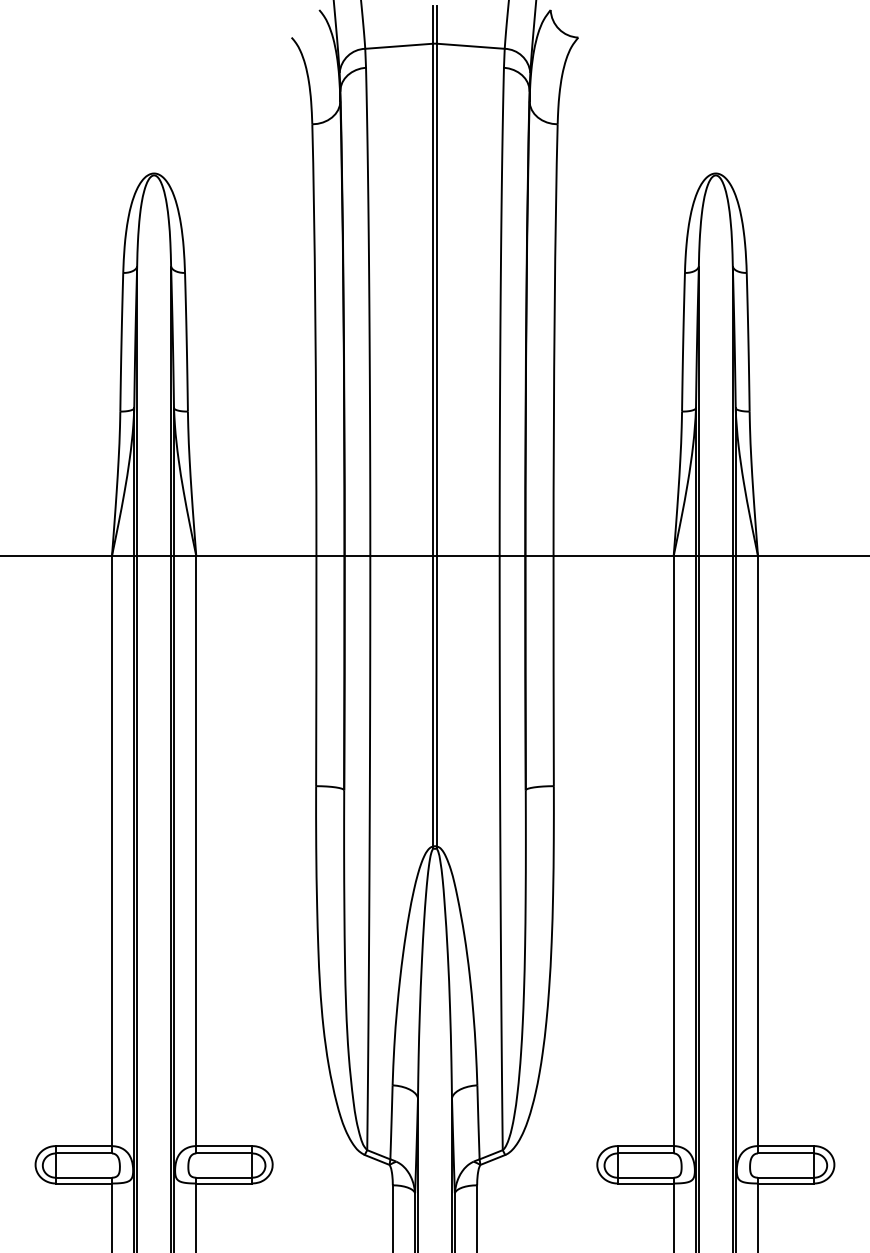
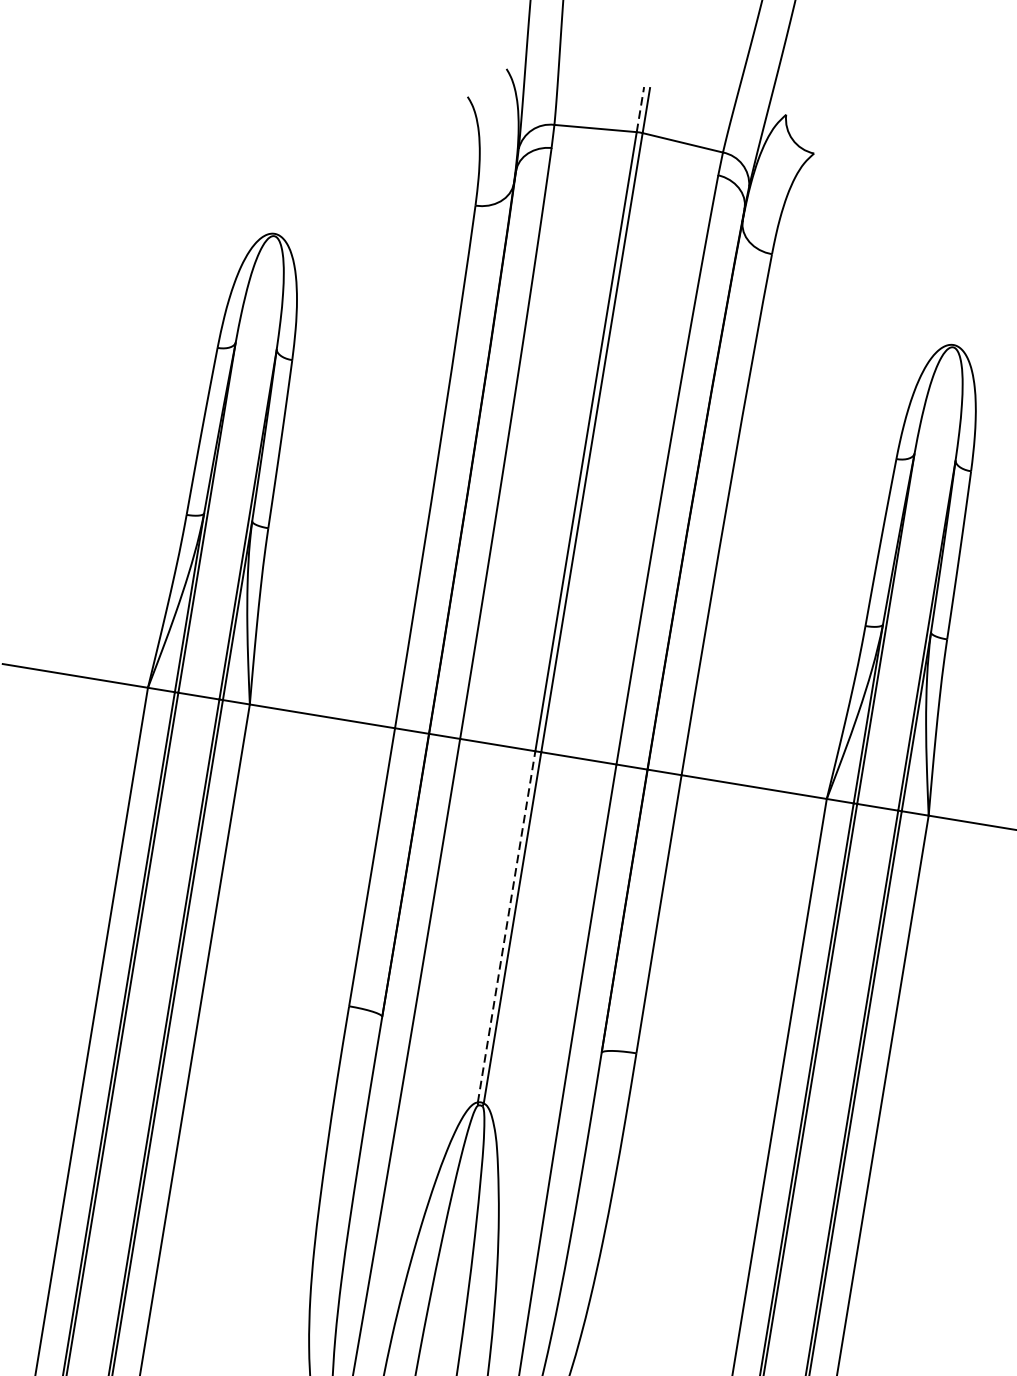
line: (432, 25) -> (640, 110), solid -> dashed
line: (432, 700) -> (506, 925), solid -> dashed

